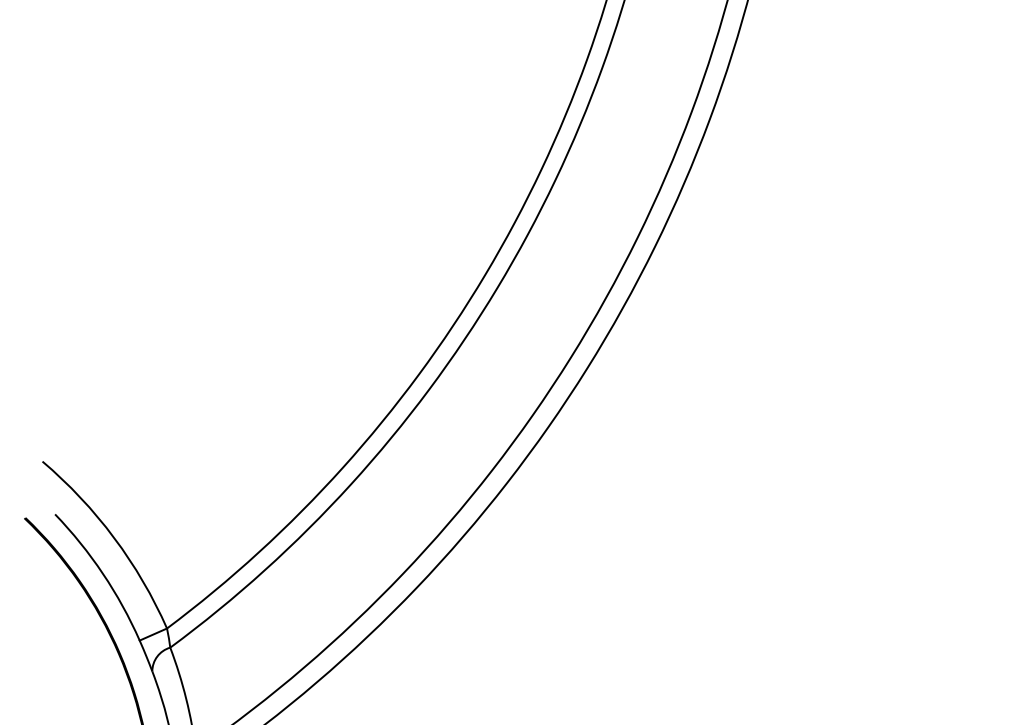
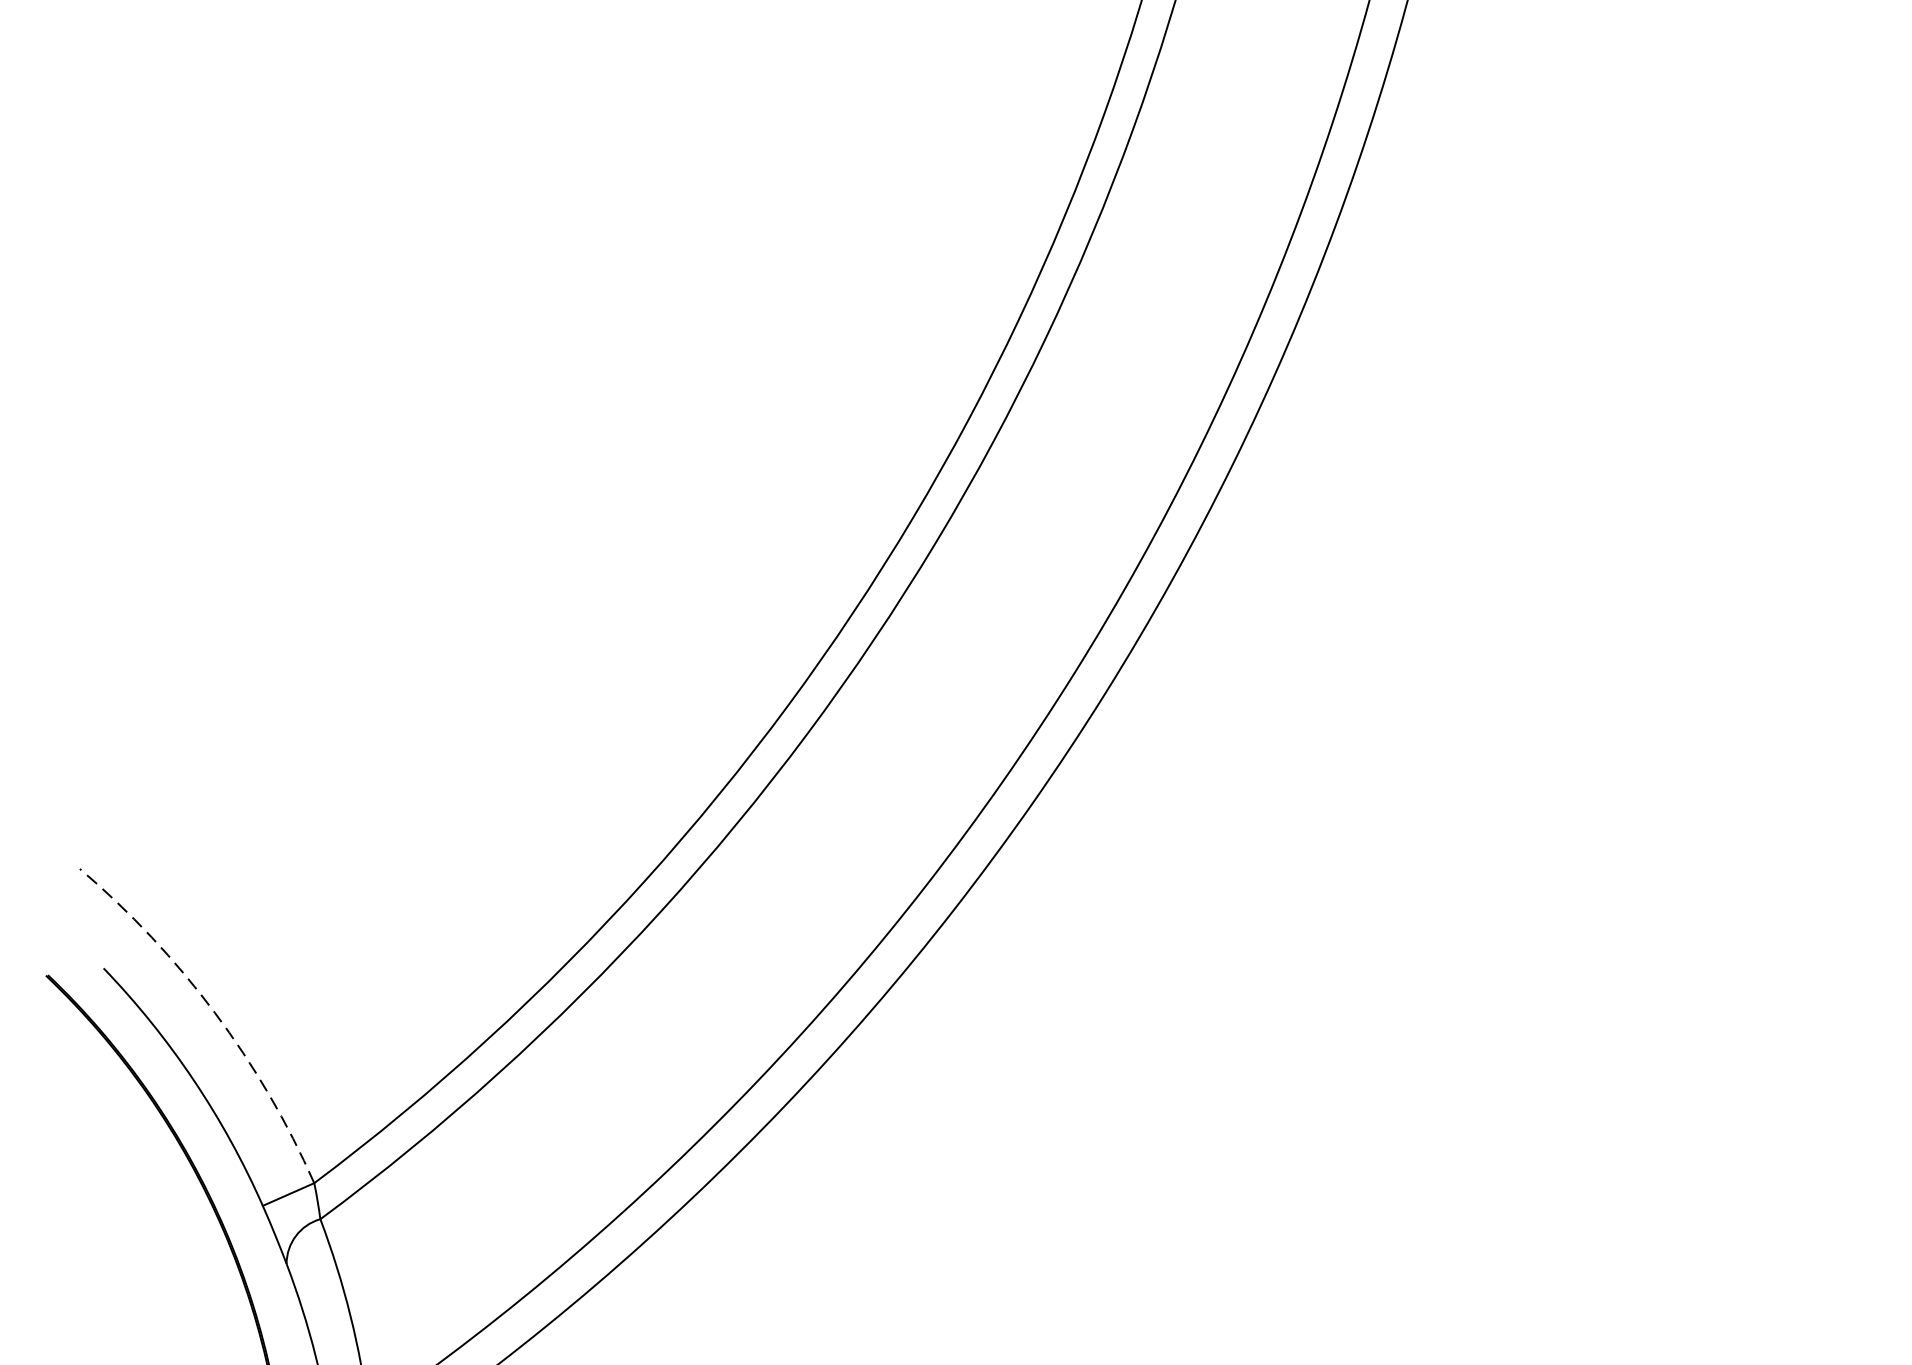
arc: (114, 538) -> (215, 1013), solid -> dashed

